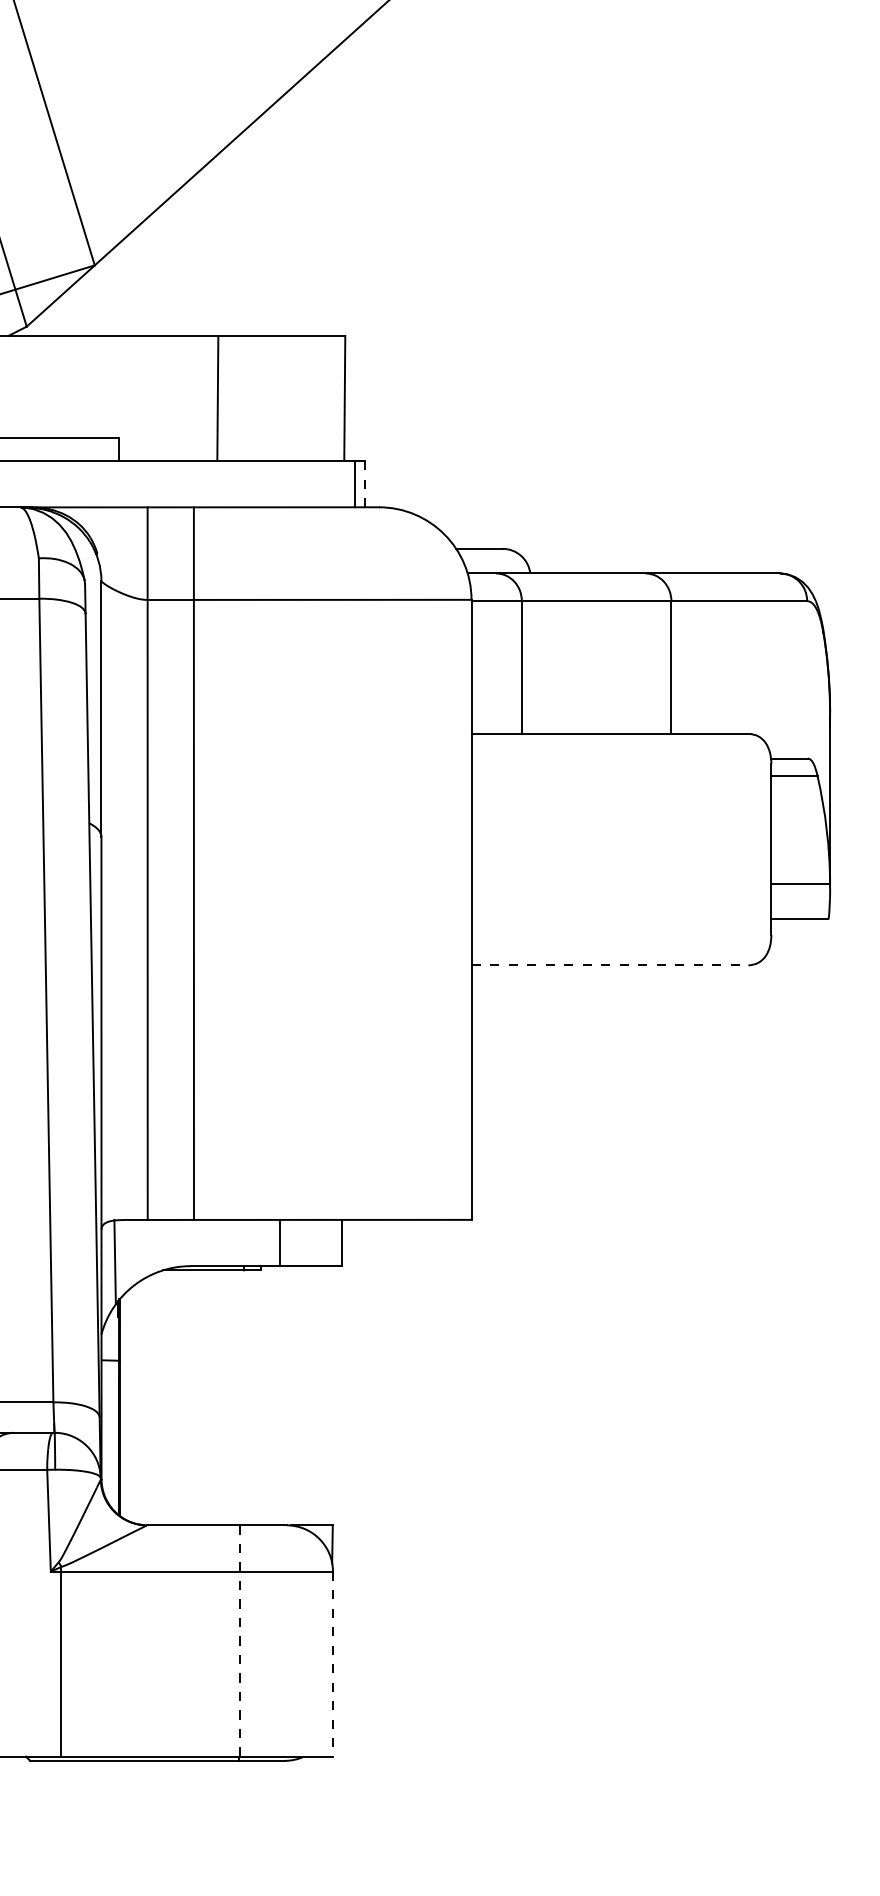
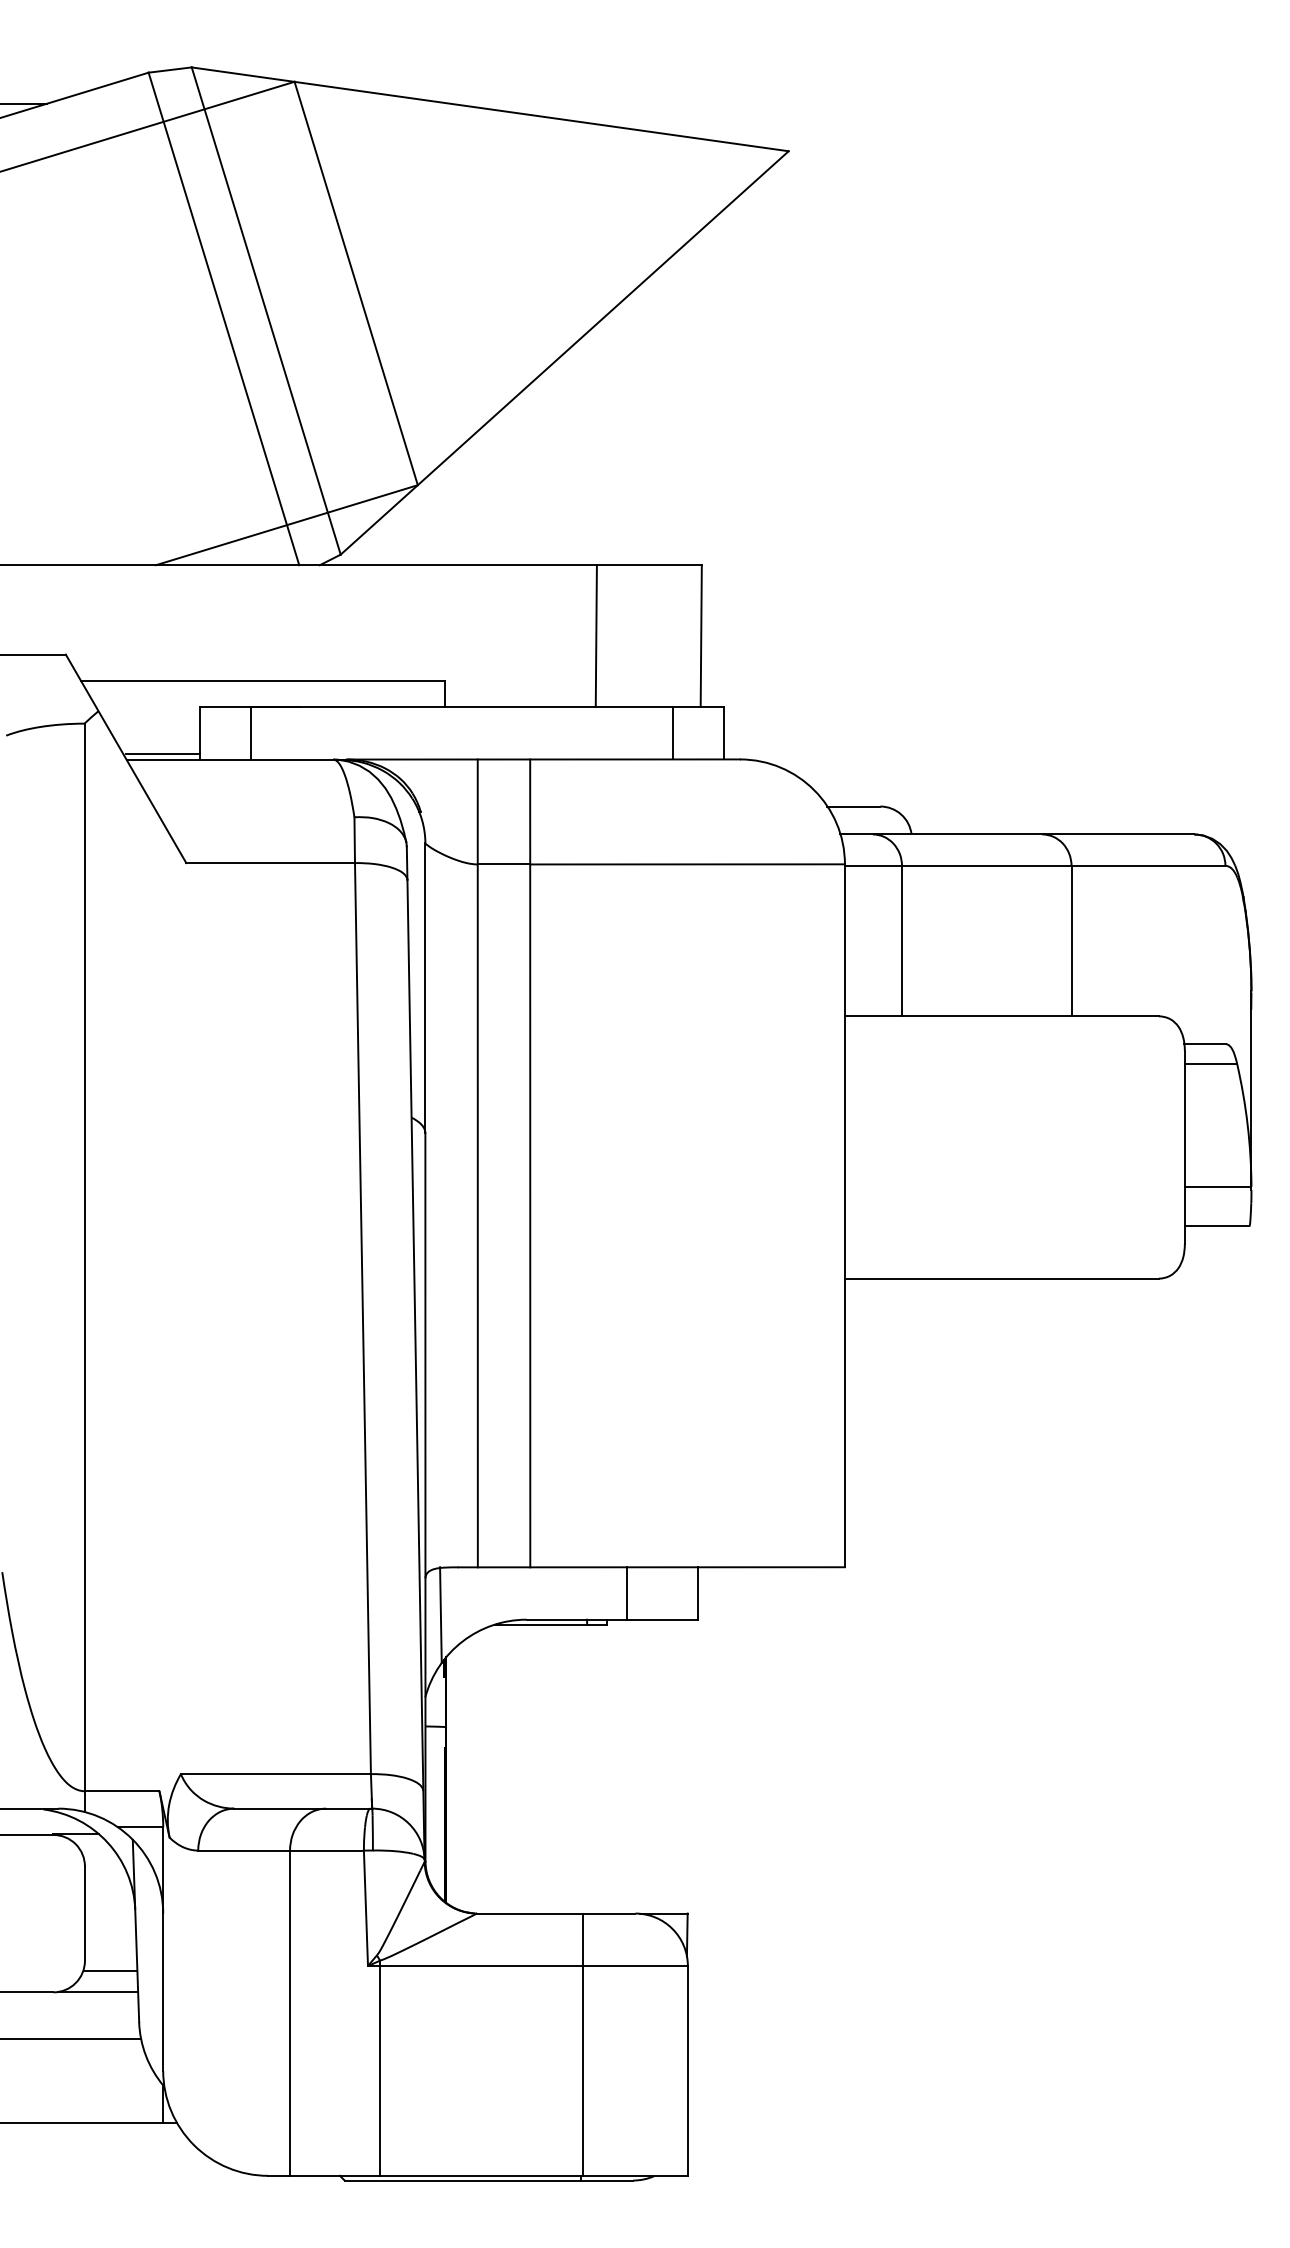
line: (217, 397) -> (595, 635), moved
line: (354, 483) -> (672, 732), moved
line: (365, 483) -> (724, 732), dashed -> solid
line: (609, 965) -> (1001, 1278), dashed -> solid
line: (240, 1641) -> (582, 2045), dashed -> solid
line: (332, 1663) -> (687, 2070), dashed -> solid

